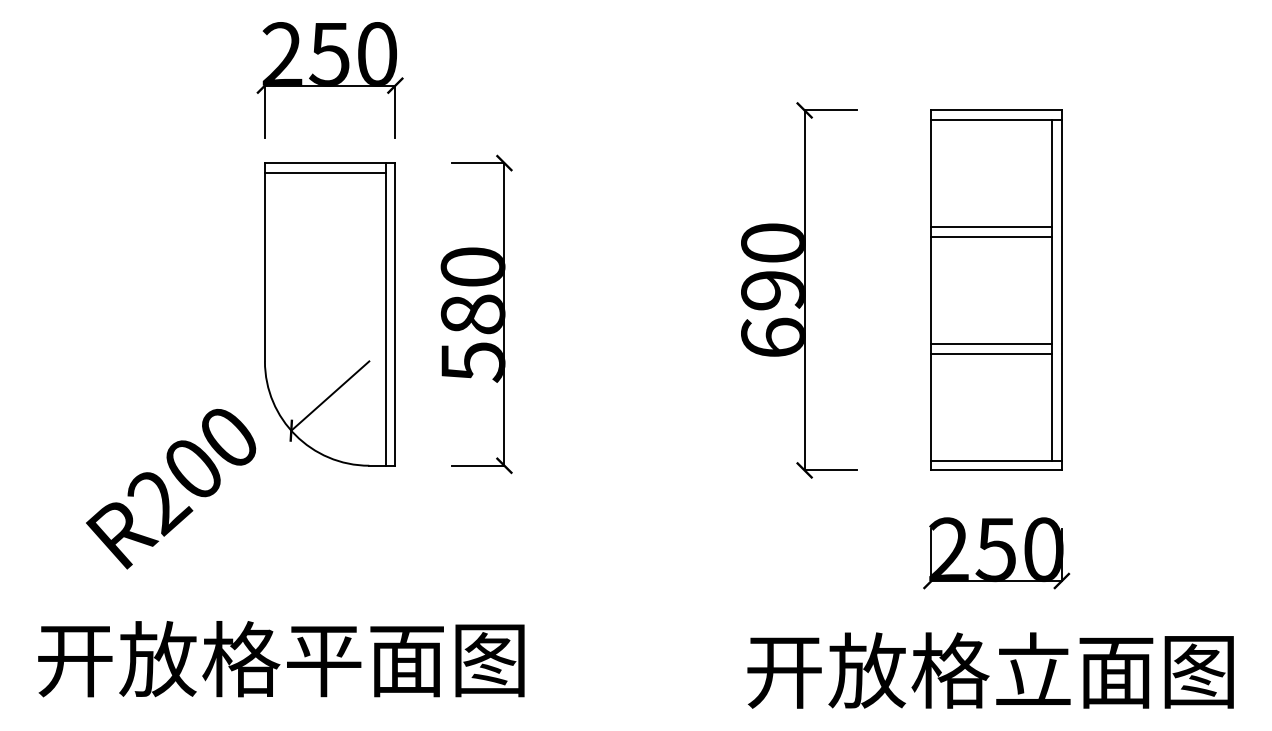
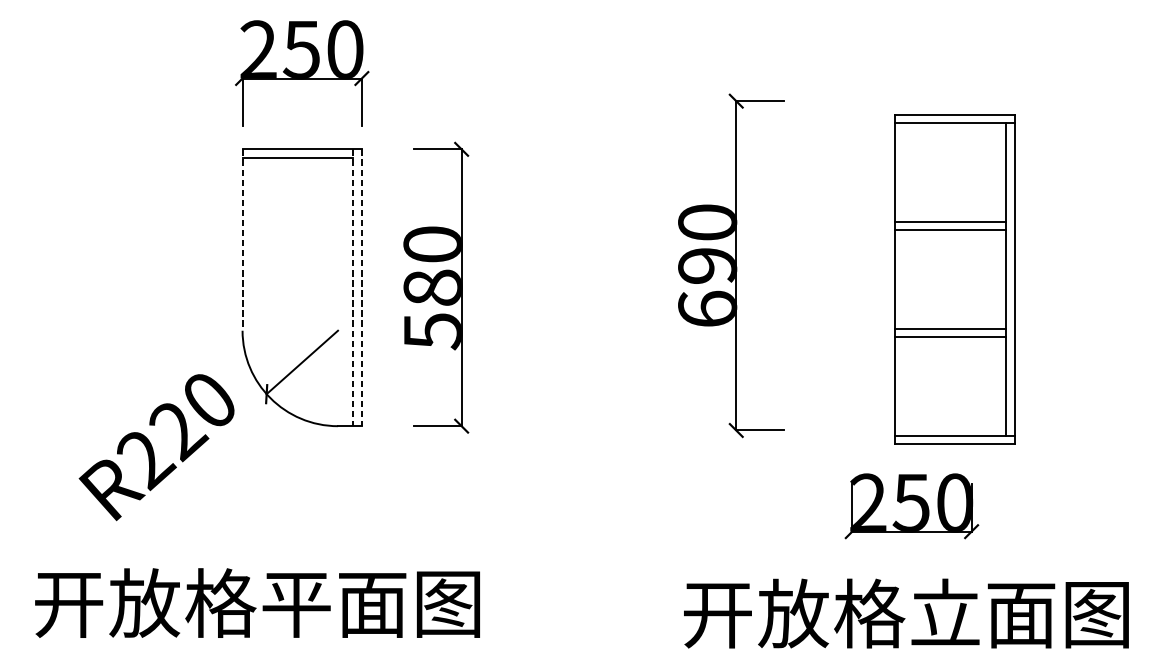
line: (264, 262) -> (242, 240), solid -> dashed
part: (996, 289) -> (954, 278), moved
line: (385, 314) -> (352, 287), solid -> dashed
line: (395, 314) -> (361, 287), solid -> dashed
text: (195, 472) -> (179, 432), R200 -> R220

